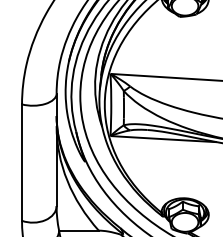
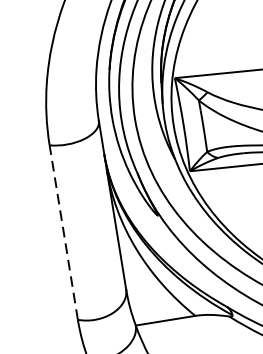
line: (22, 162) -> (64, 232), solid -> dashed

